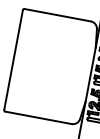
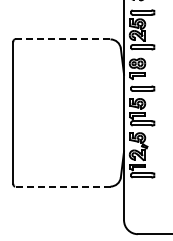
line: (57, 15) -> (62, 39), solid -> dashed
line: (38, 117) -> (62, 186), solid -> dashed

